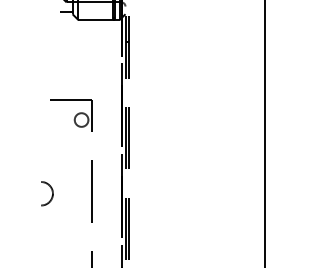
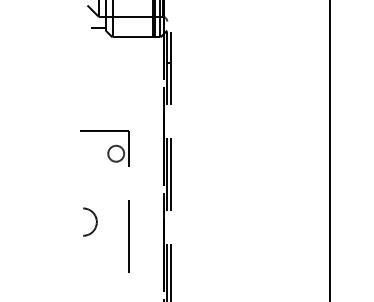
arc: (51, 191) -> (95, 219), moved

